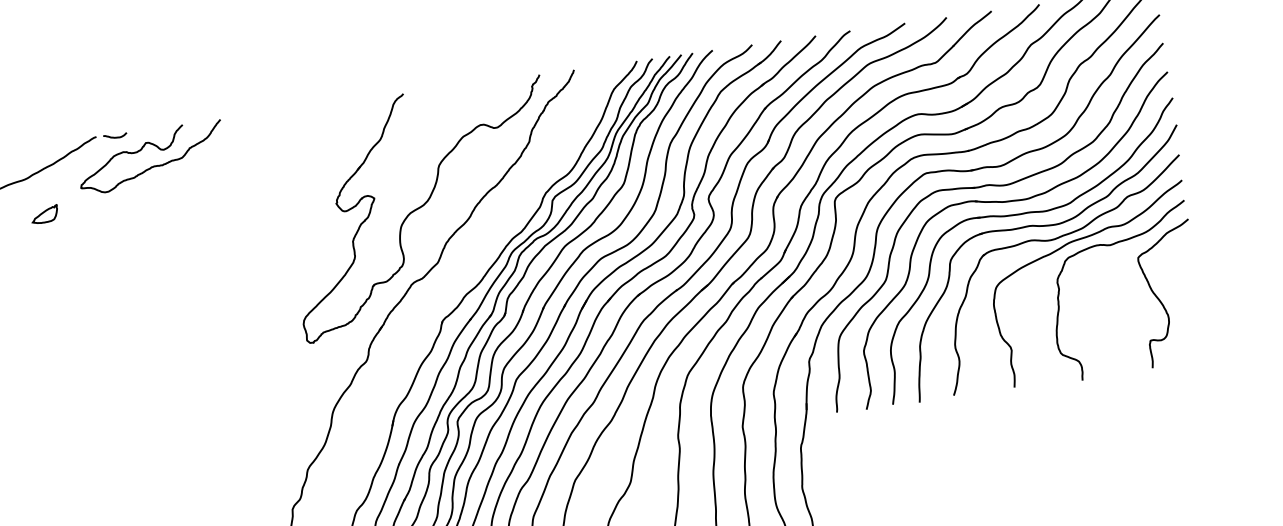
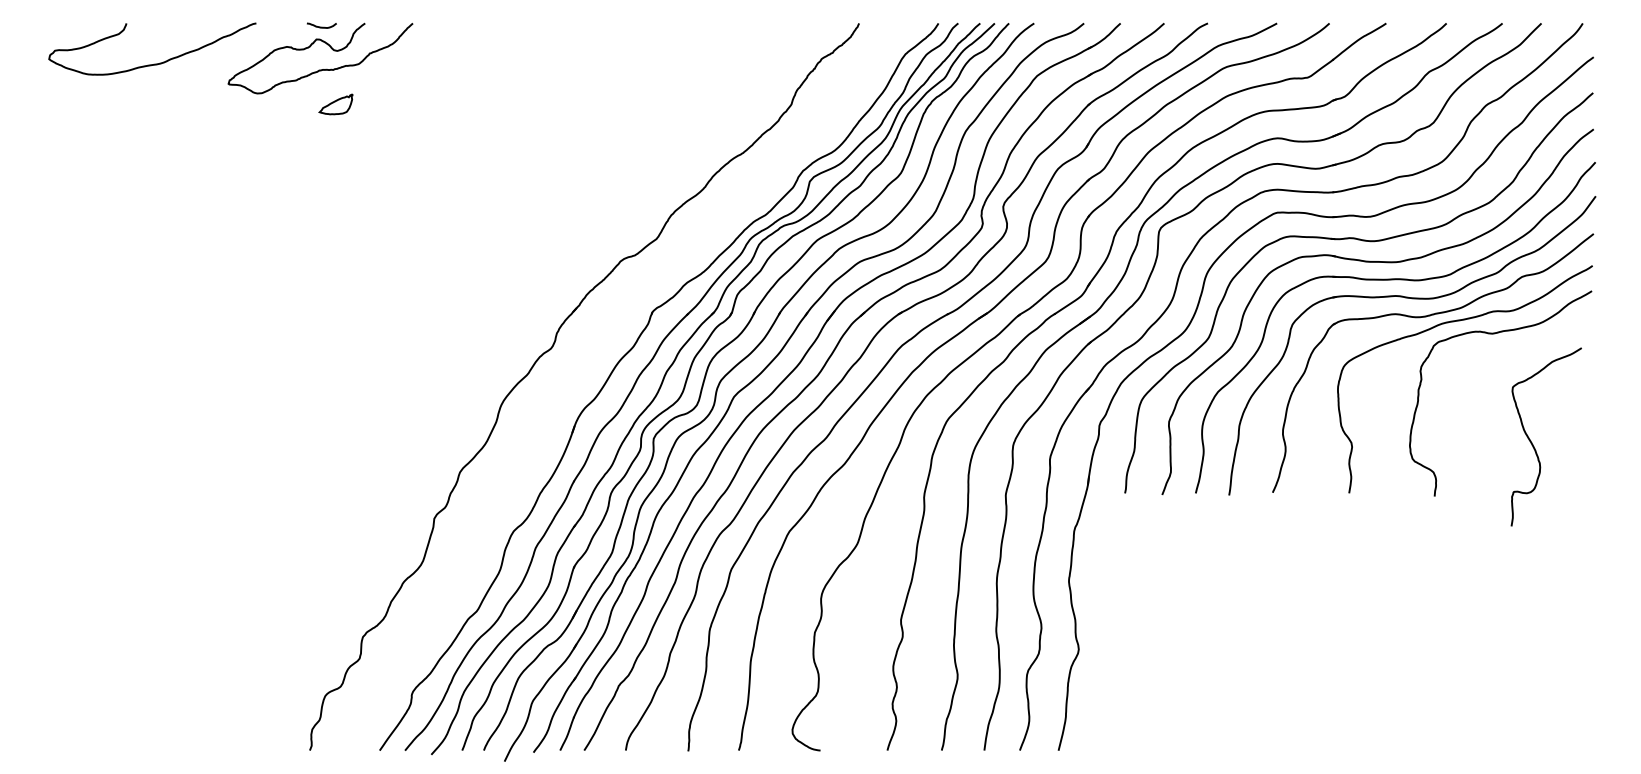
curve: (115, 136) -> (321, 26), moved
part: (422, 209) -> (647, 169), removed
part: (44, 214) -> (335, 104), moved
curve: (1159, 299) -> (1532, 442), moved

